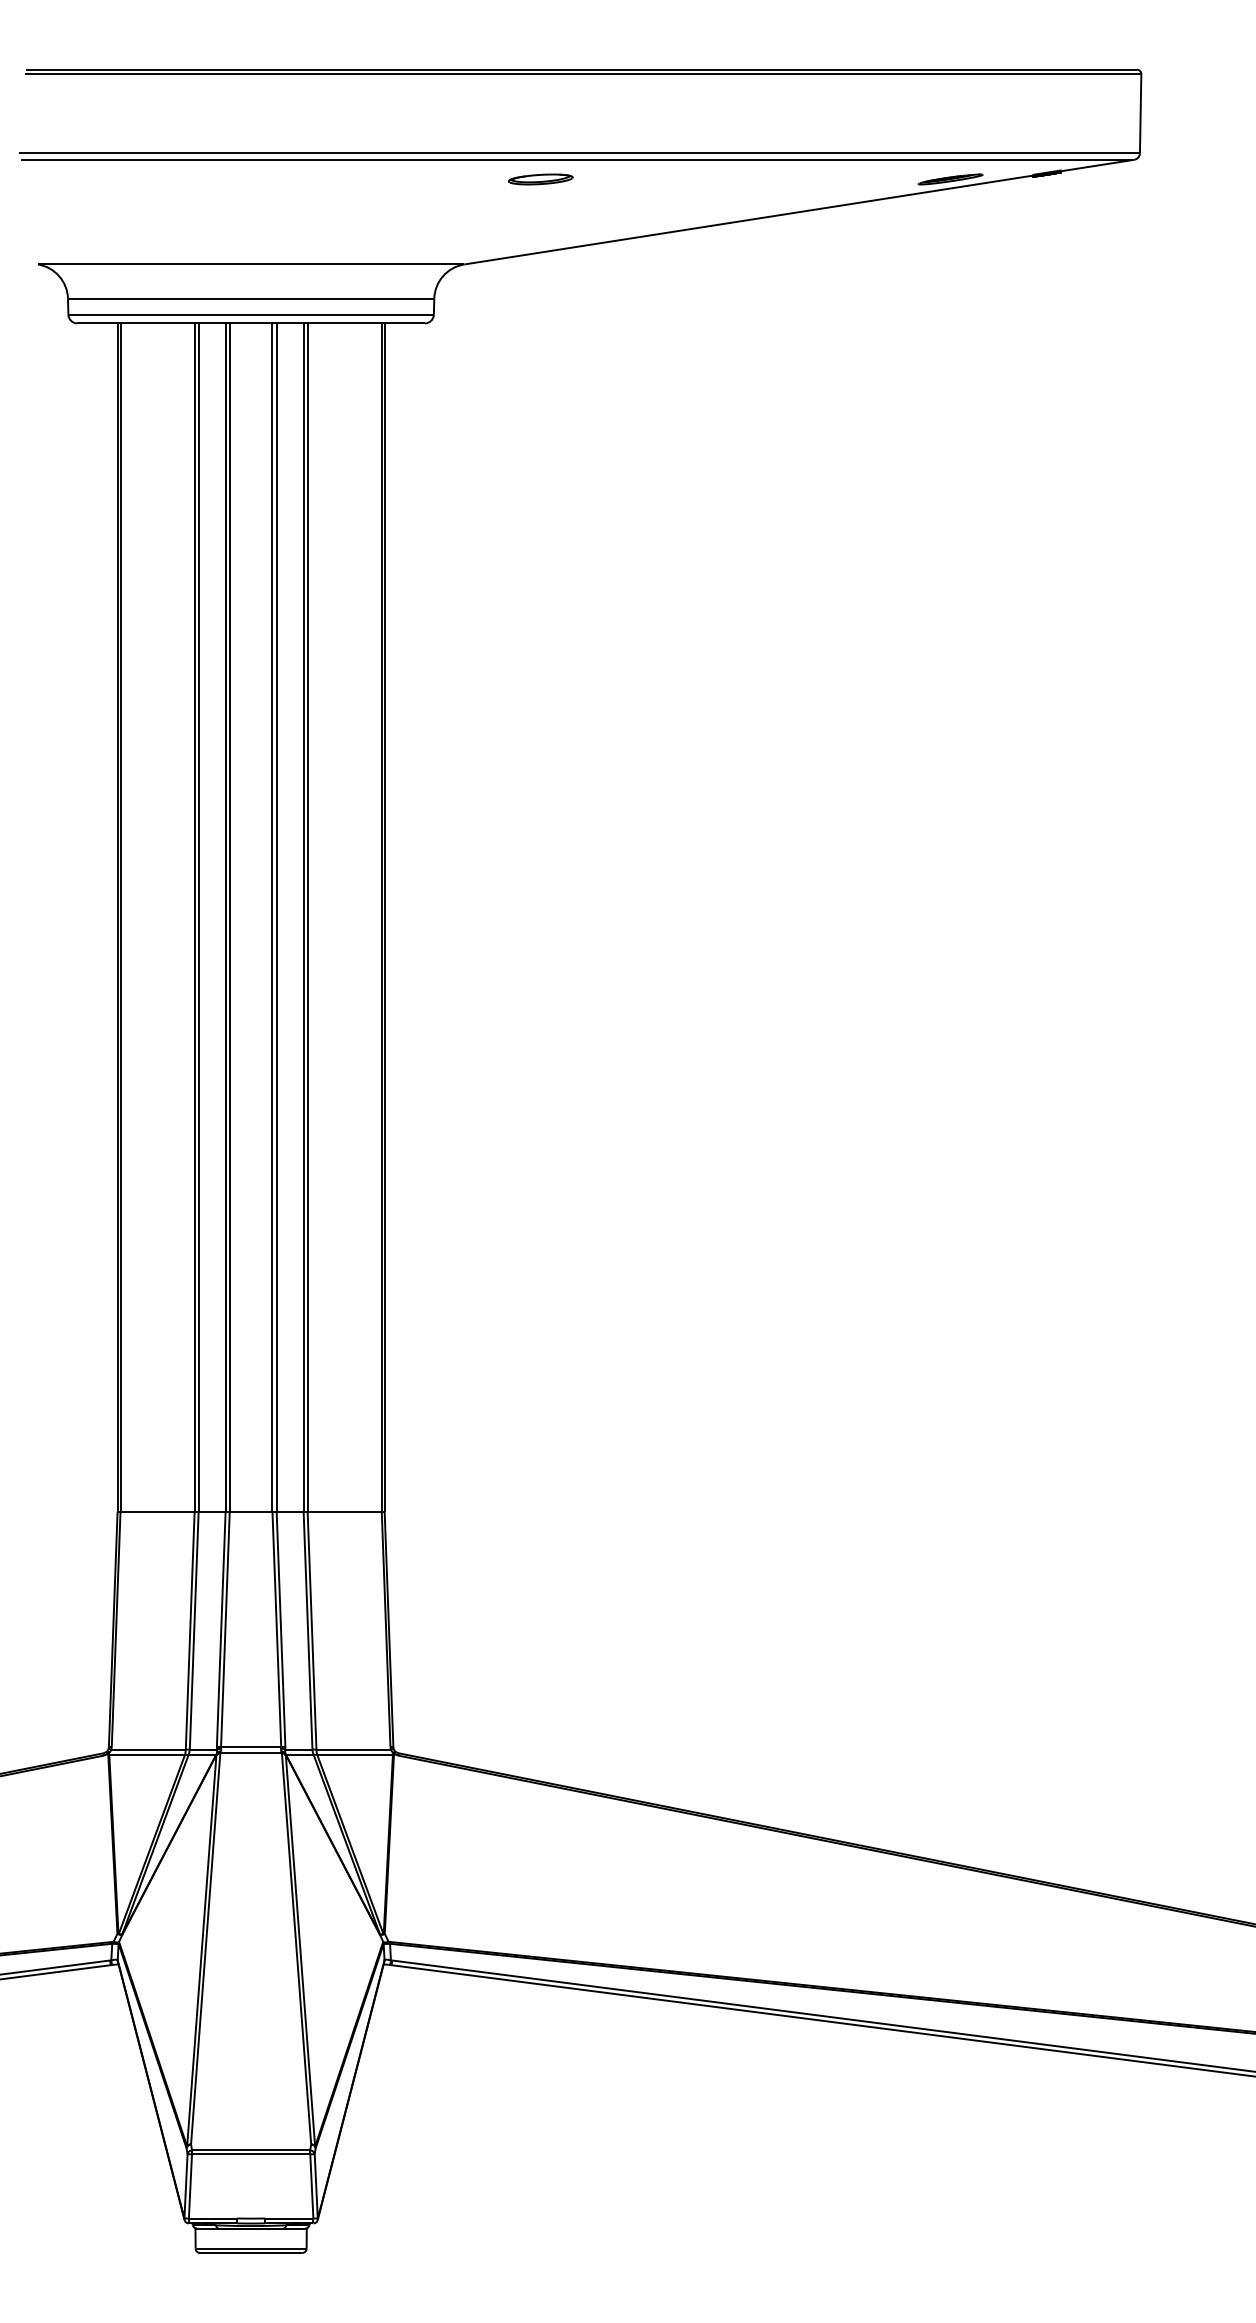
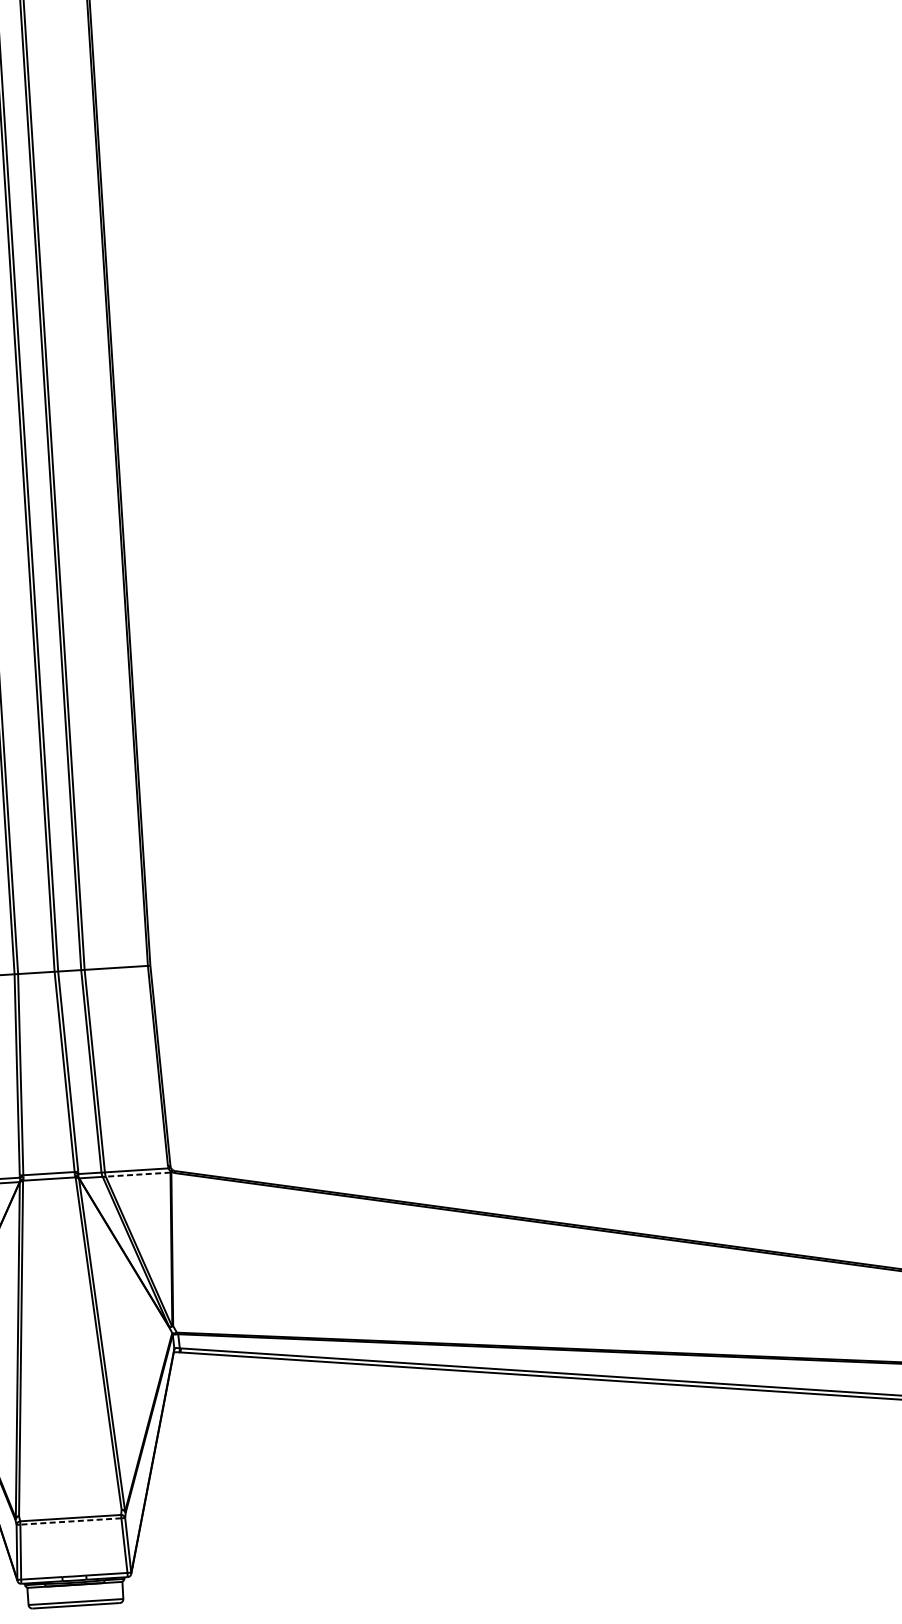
line: (355, 1754) -> (138, 1174), solid -> dashed
line: (250, 2154) -> (70, 1521), solid -> dashed

